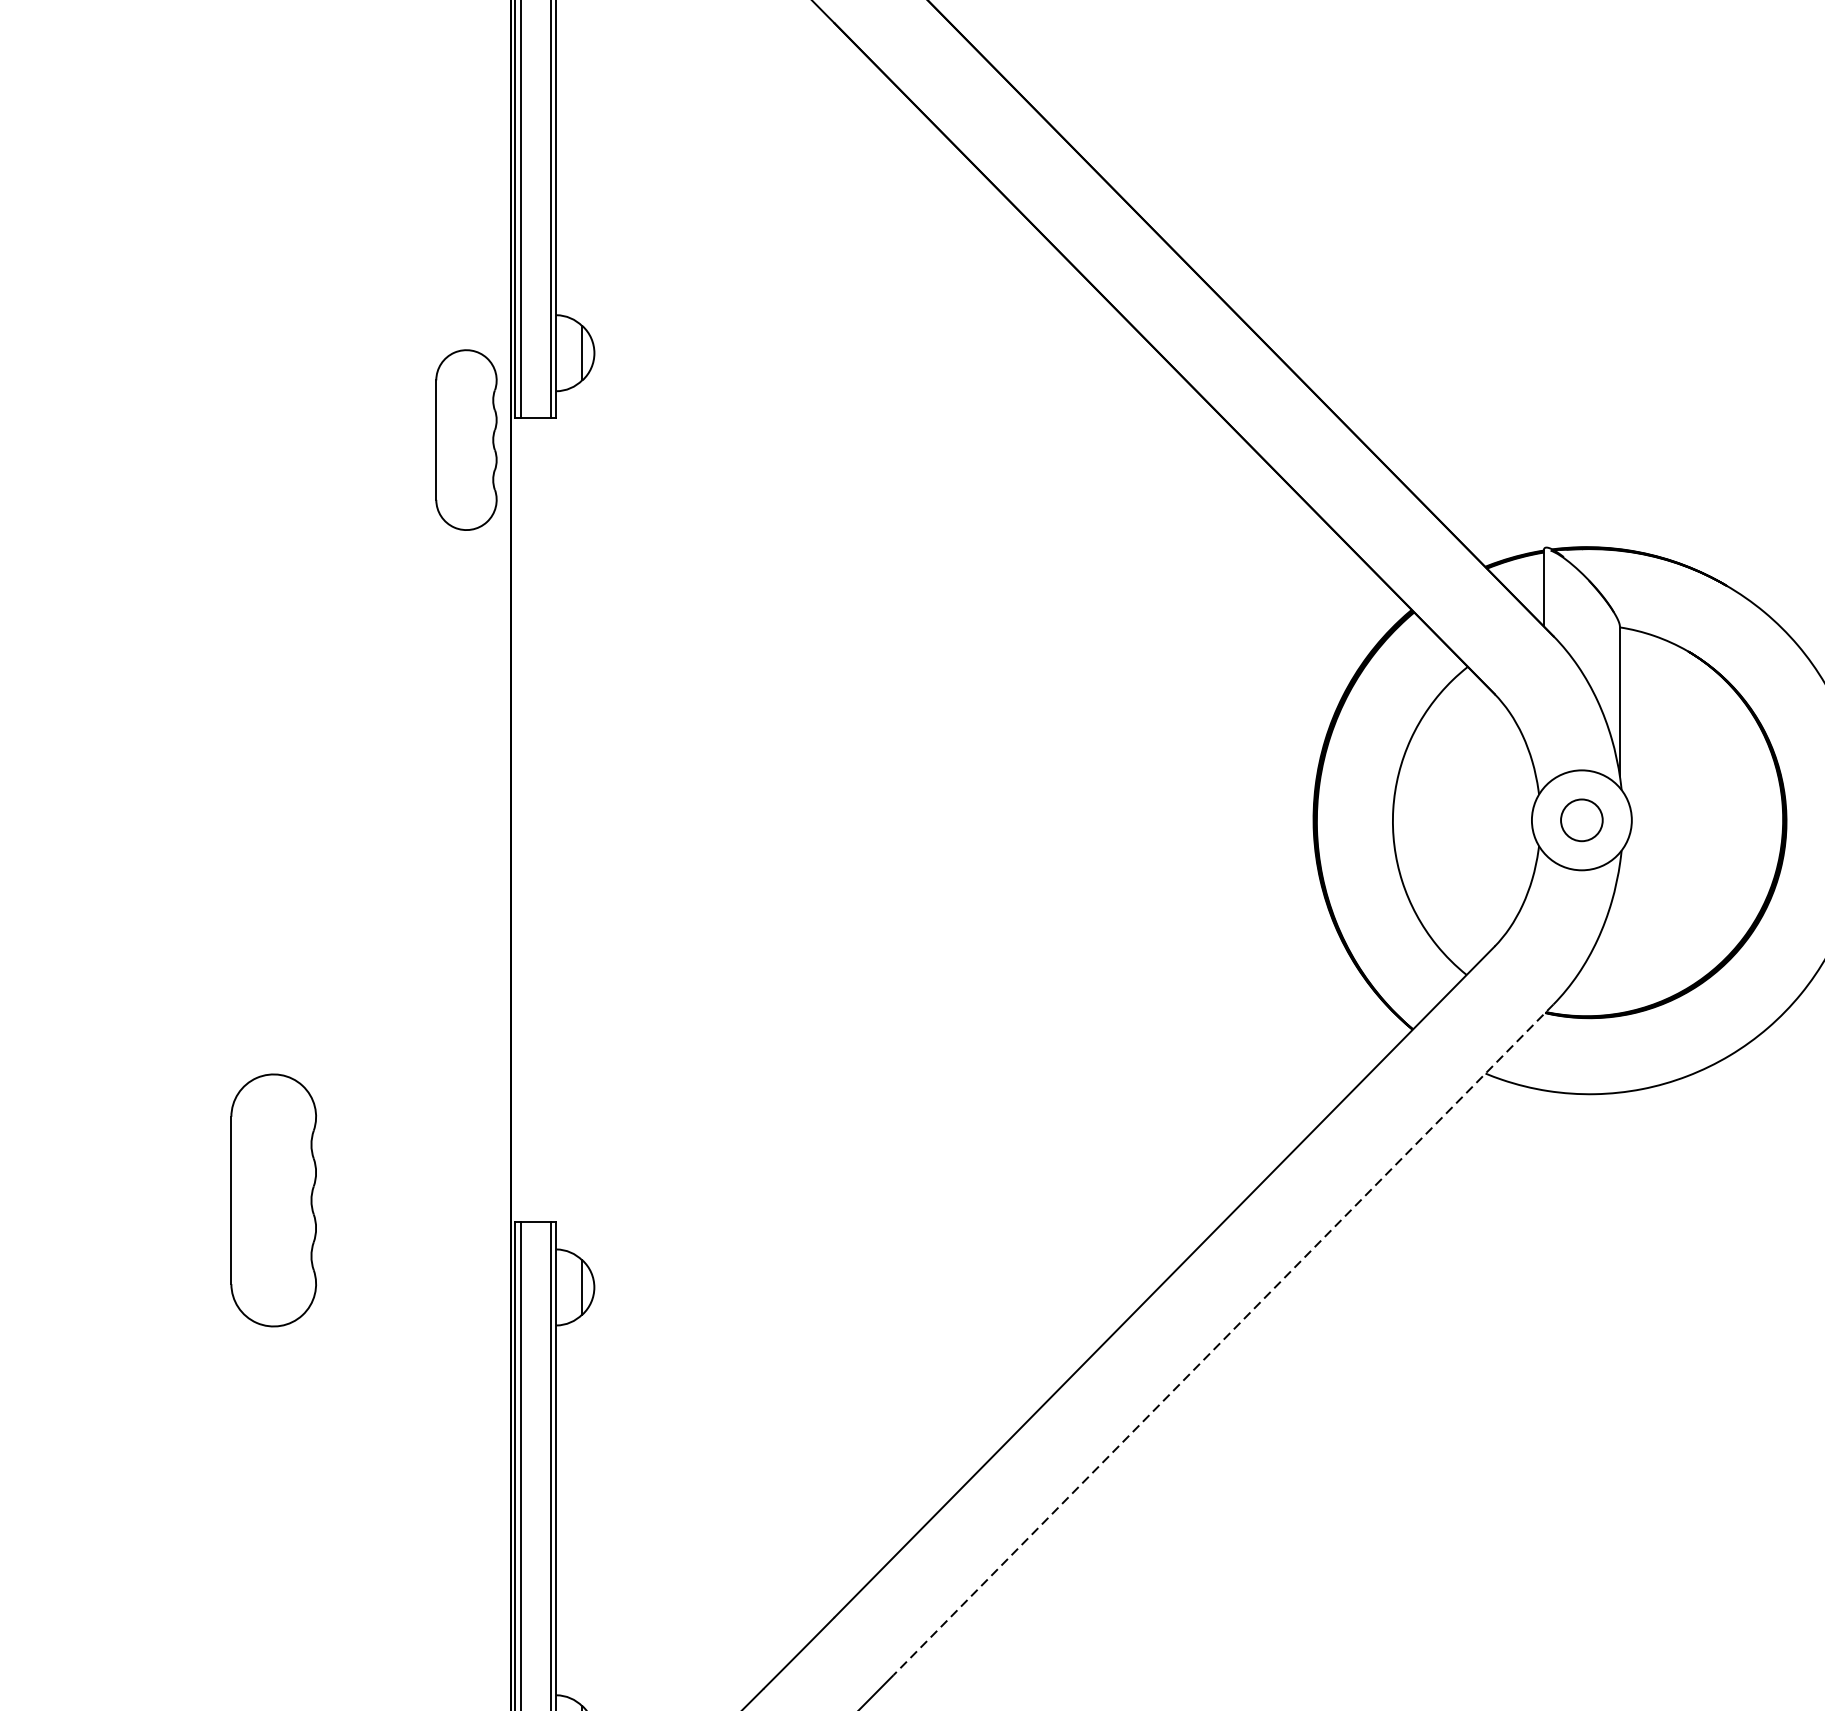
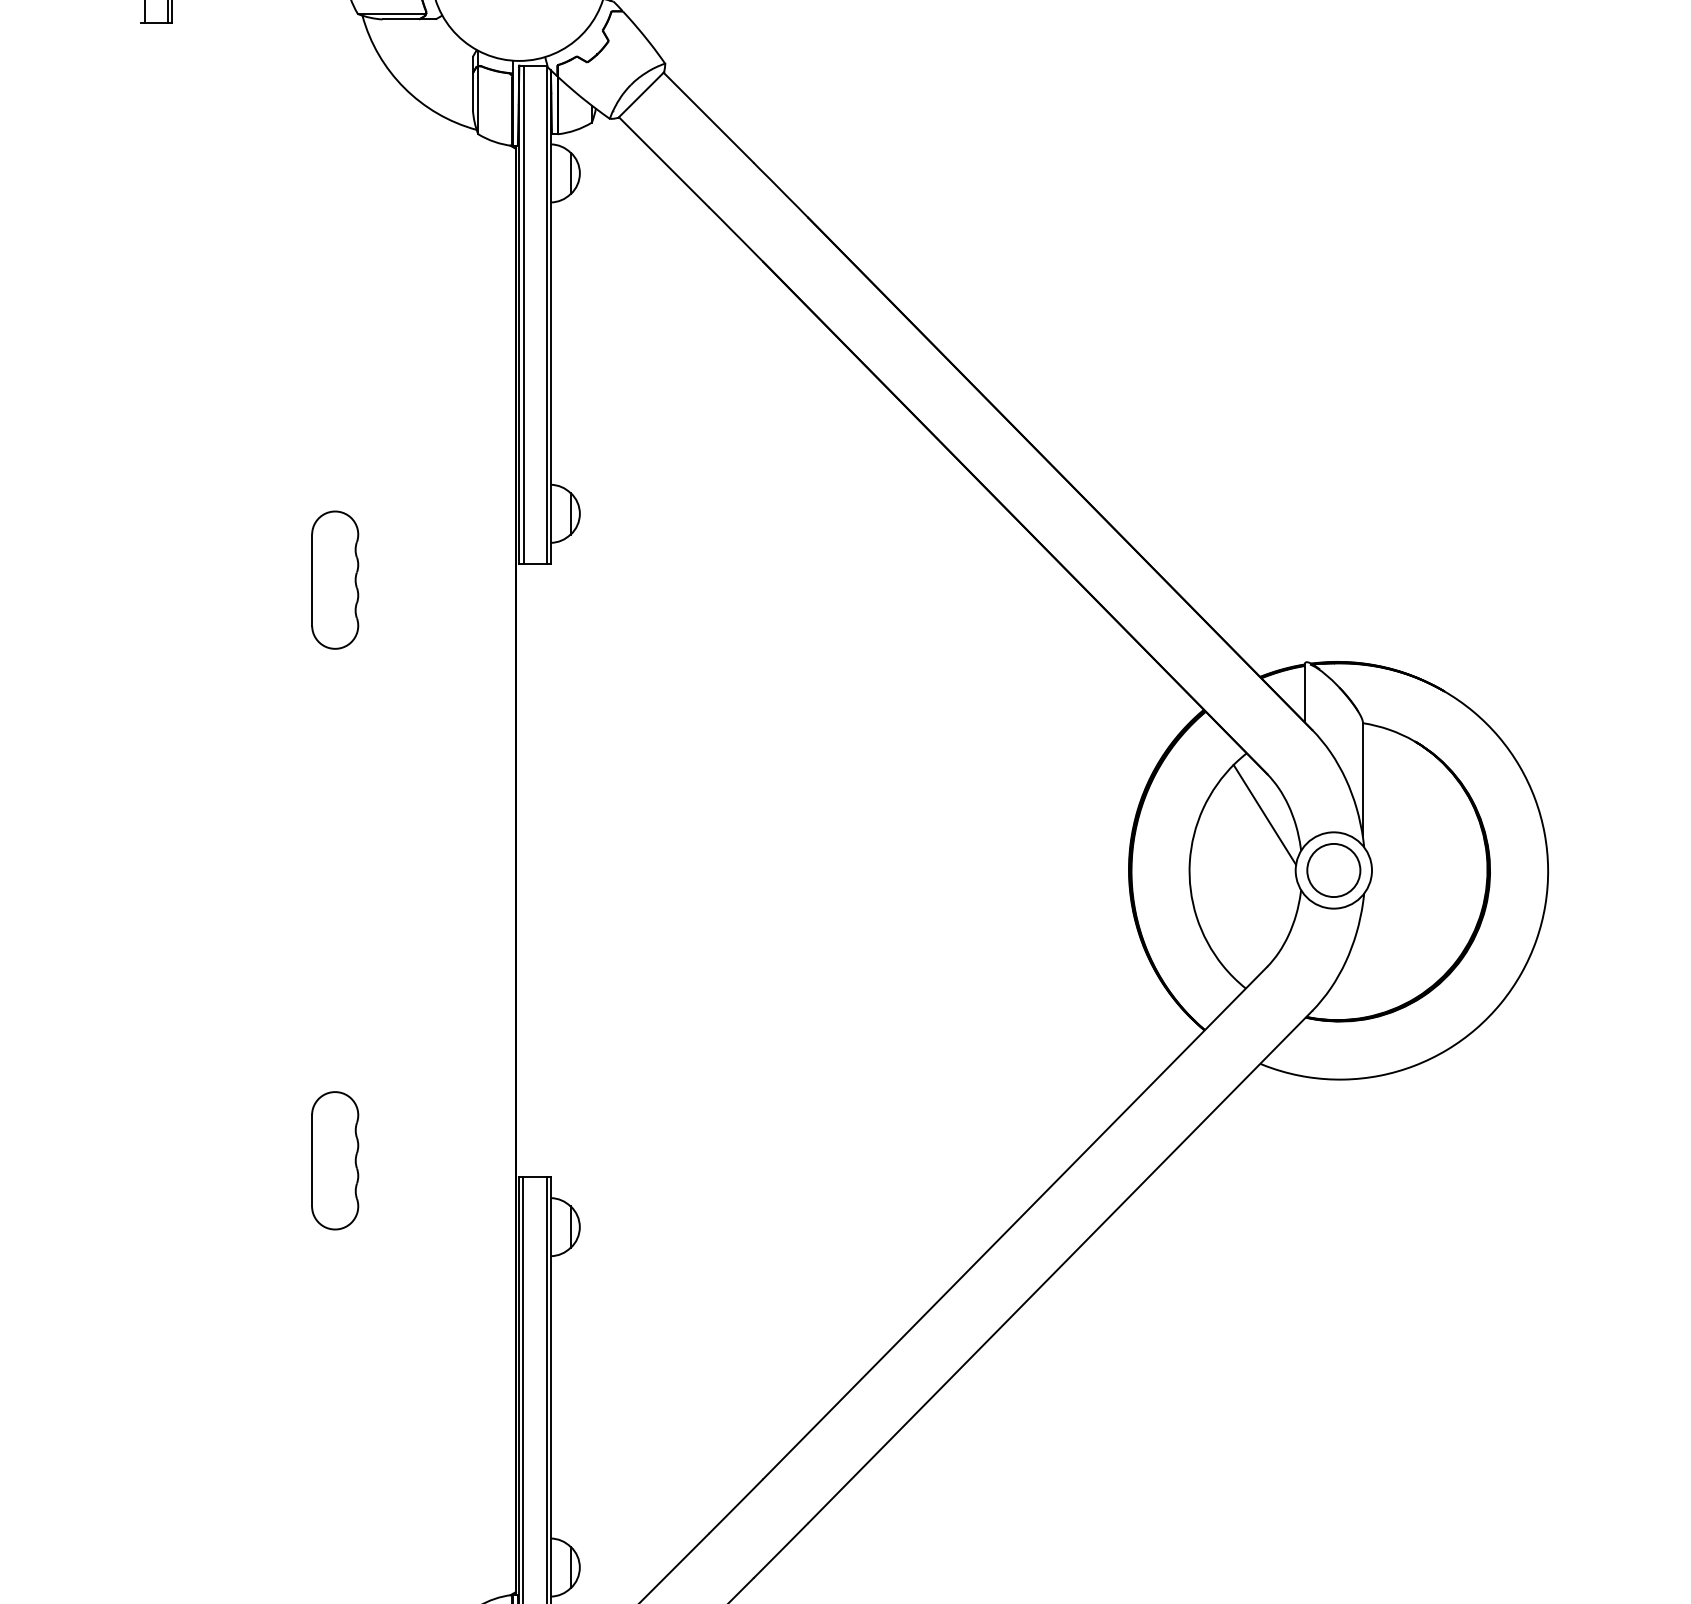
part: (466, 439) -> (335, 579), moved
line: (1491, 747) -> (1264, 814), added
circle: (1581, 820) -> (1333, 870), size x1.67
part: (274, 1200) -> (335, 1160), size x0.71
line: (1222, 1340) -> (1059, 1267), dashed -> solid

